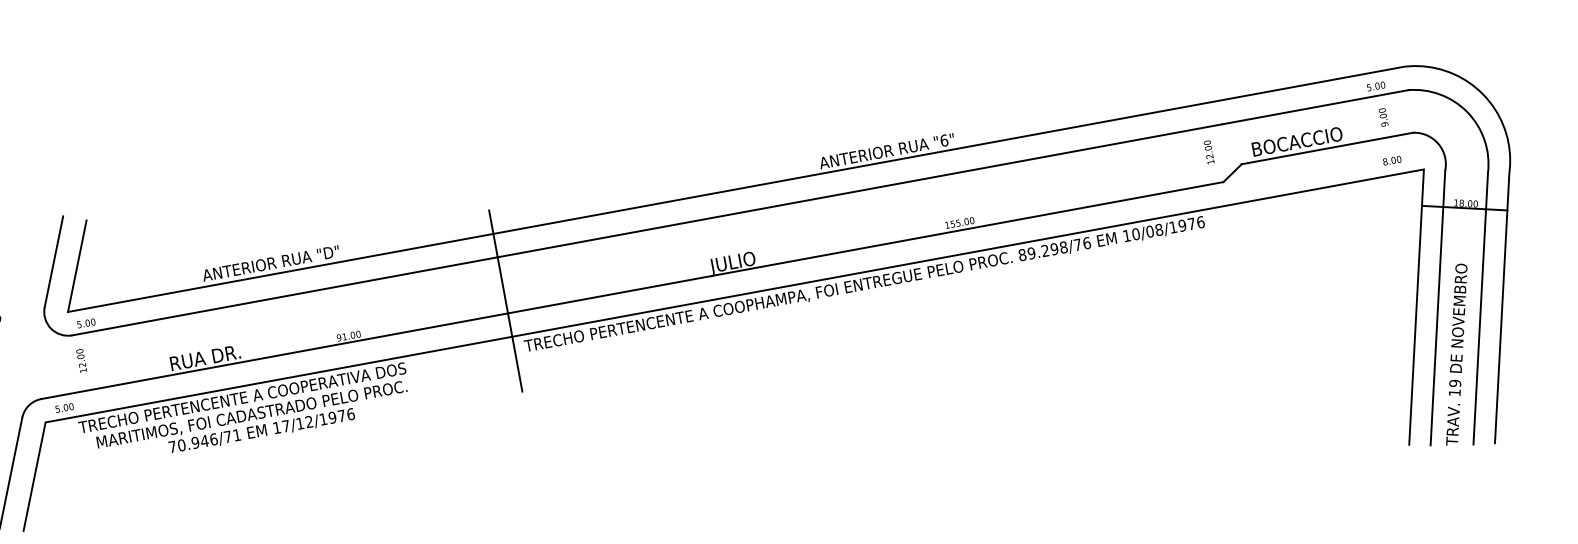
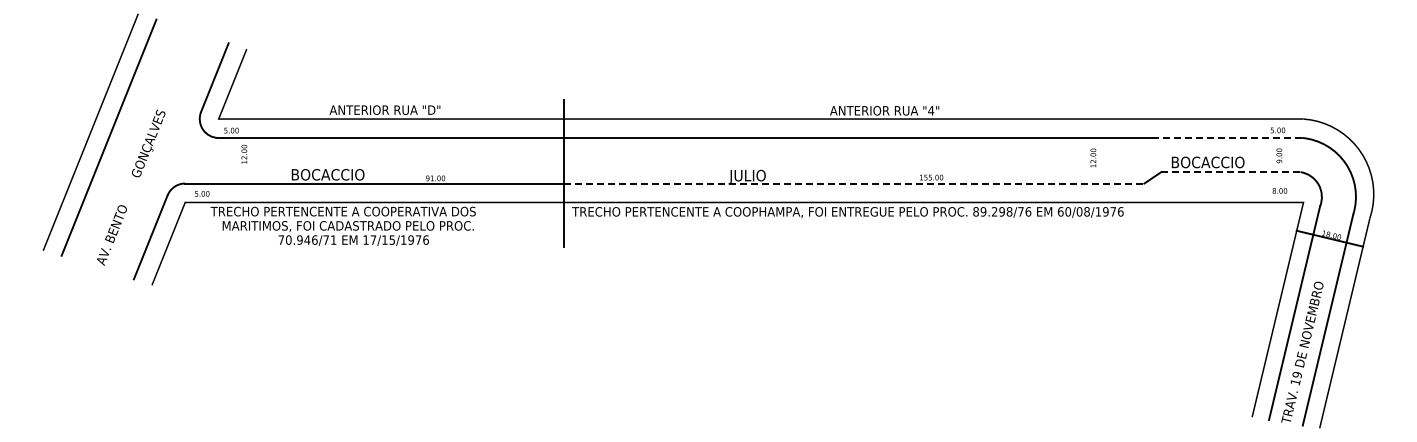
line: (1315, 107) -> (1227, 138), solid -> dashed
text: (944, 140) -> (931, 110), "6" -> "4"
line: (1327, 149) -> (1230, 172), solid -> dashed
text: (1209, 151) -> (1093, 157), moved
text: (1126, 235) -> (1060, 211), 10/08/1976 -> 60/08/1976
line: (866, 247) -> (854, 183), solid -> dashed
text: (215, 355) -> (328, 174), RUA DR. -> BOCACCIO
text: (81, 361) -> (244, 154), moved
text: (308, 421) -> (391, 239), 17/12/1976 -> 17/15/1976

